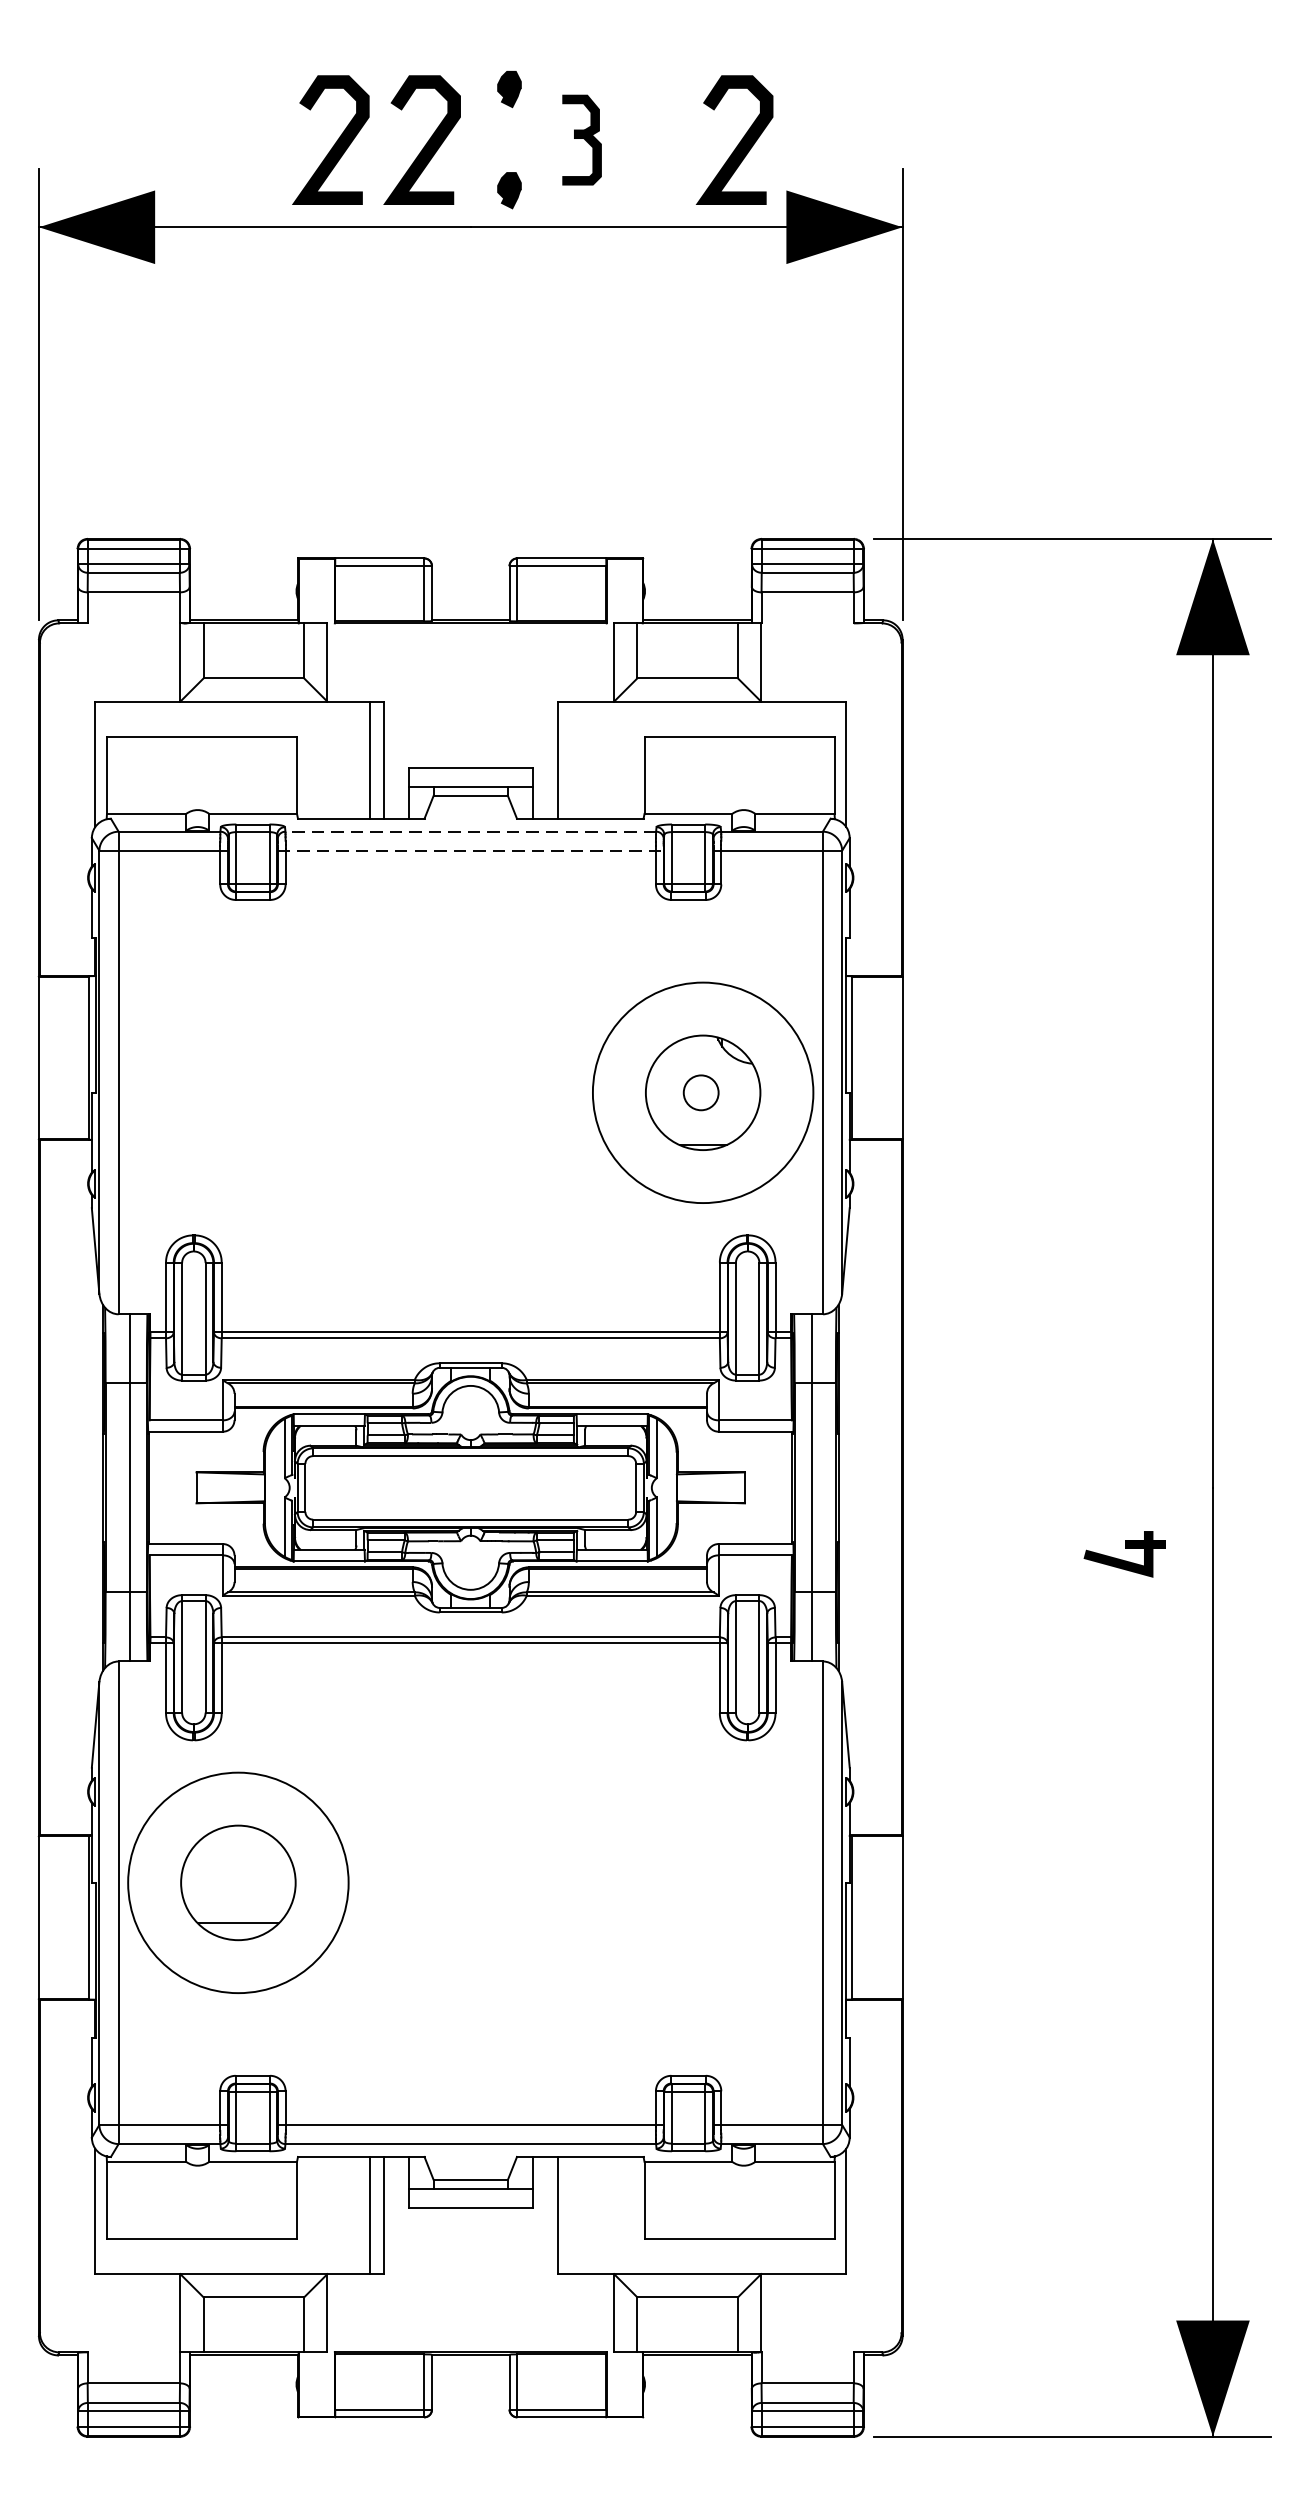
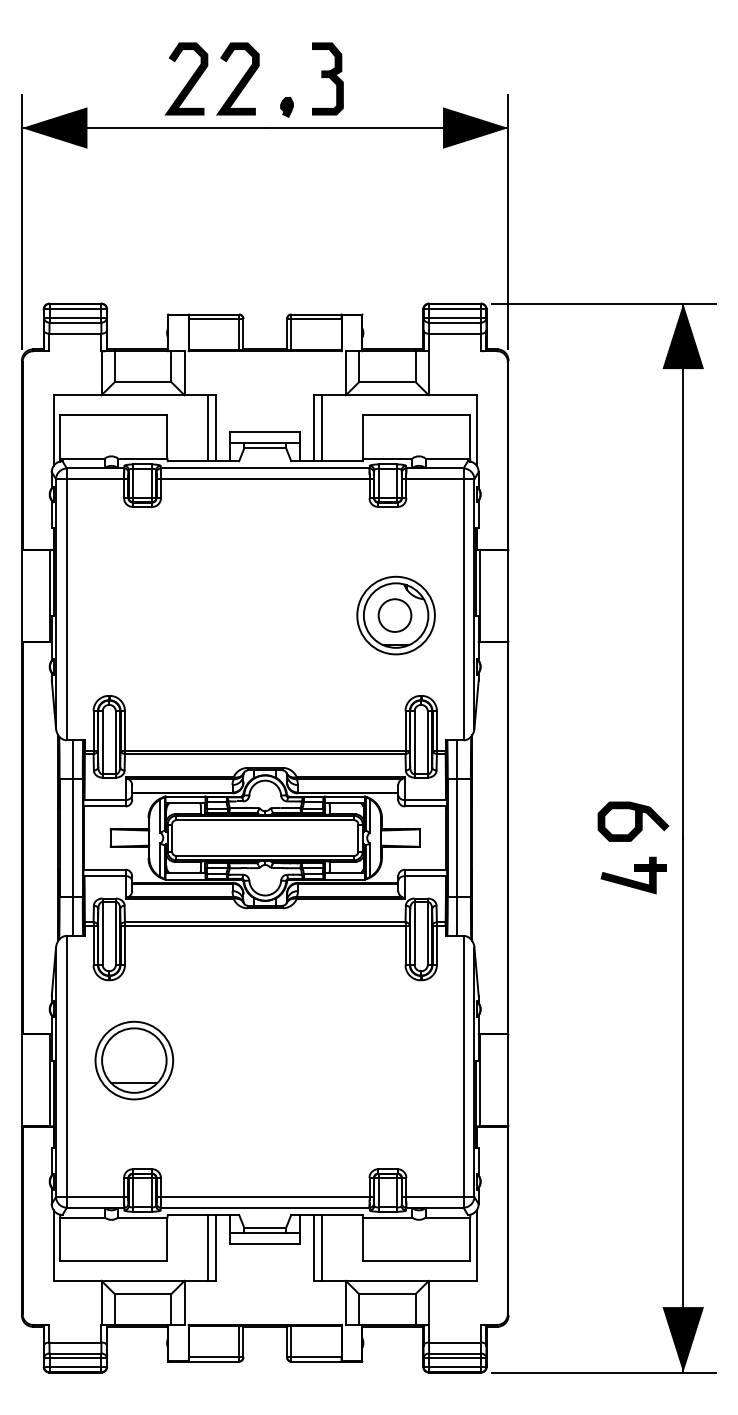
part: (508, 89) -> (286, 50), removed
part: (581, 139) -> (327, 78), size x1.43
curve: (739, 142) -> (416, 80), removed
line: (572, 760) -> (322, 428), added
line: (469, 831) -> (264, 468), dashed -> solid
line: (471, 851) -> (265, 479), dashed -> solid
circle: (700, 1092) -> (394, 615), size x1.67
circle: (702, 1092) -> (395, 615), size x0.62
curve: (1128, 1458) -> (635, 821), added
part: (1124, 1554) -> (633, 875), size x1.43
circle: (238, 1882) -> (134, 1060), size x0.62
line: (572, 2214) -> (322, 1247), added

